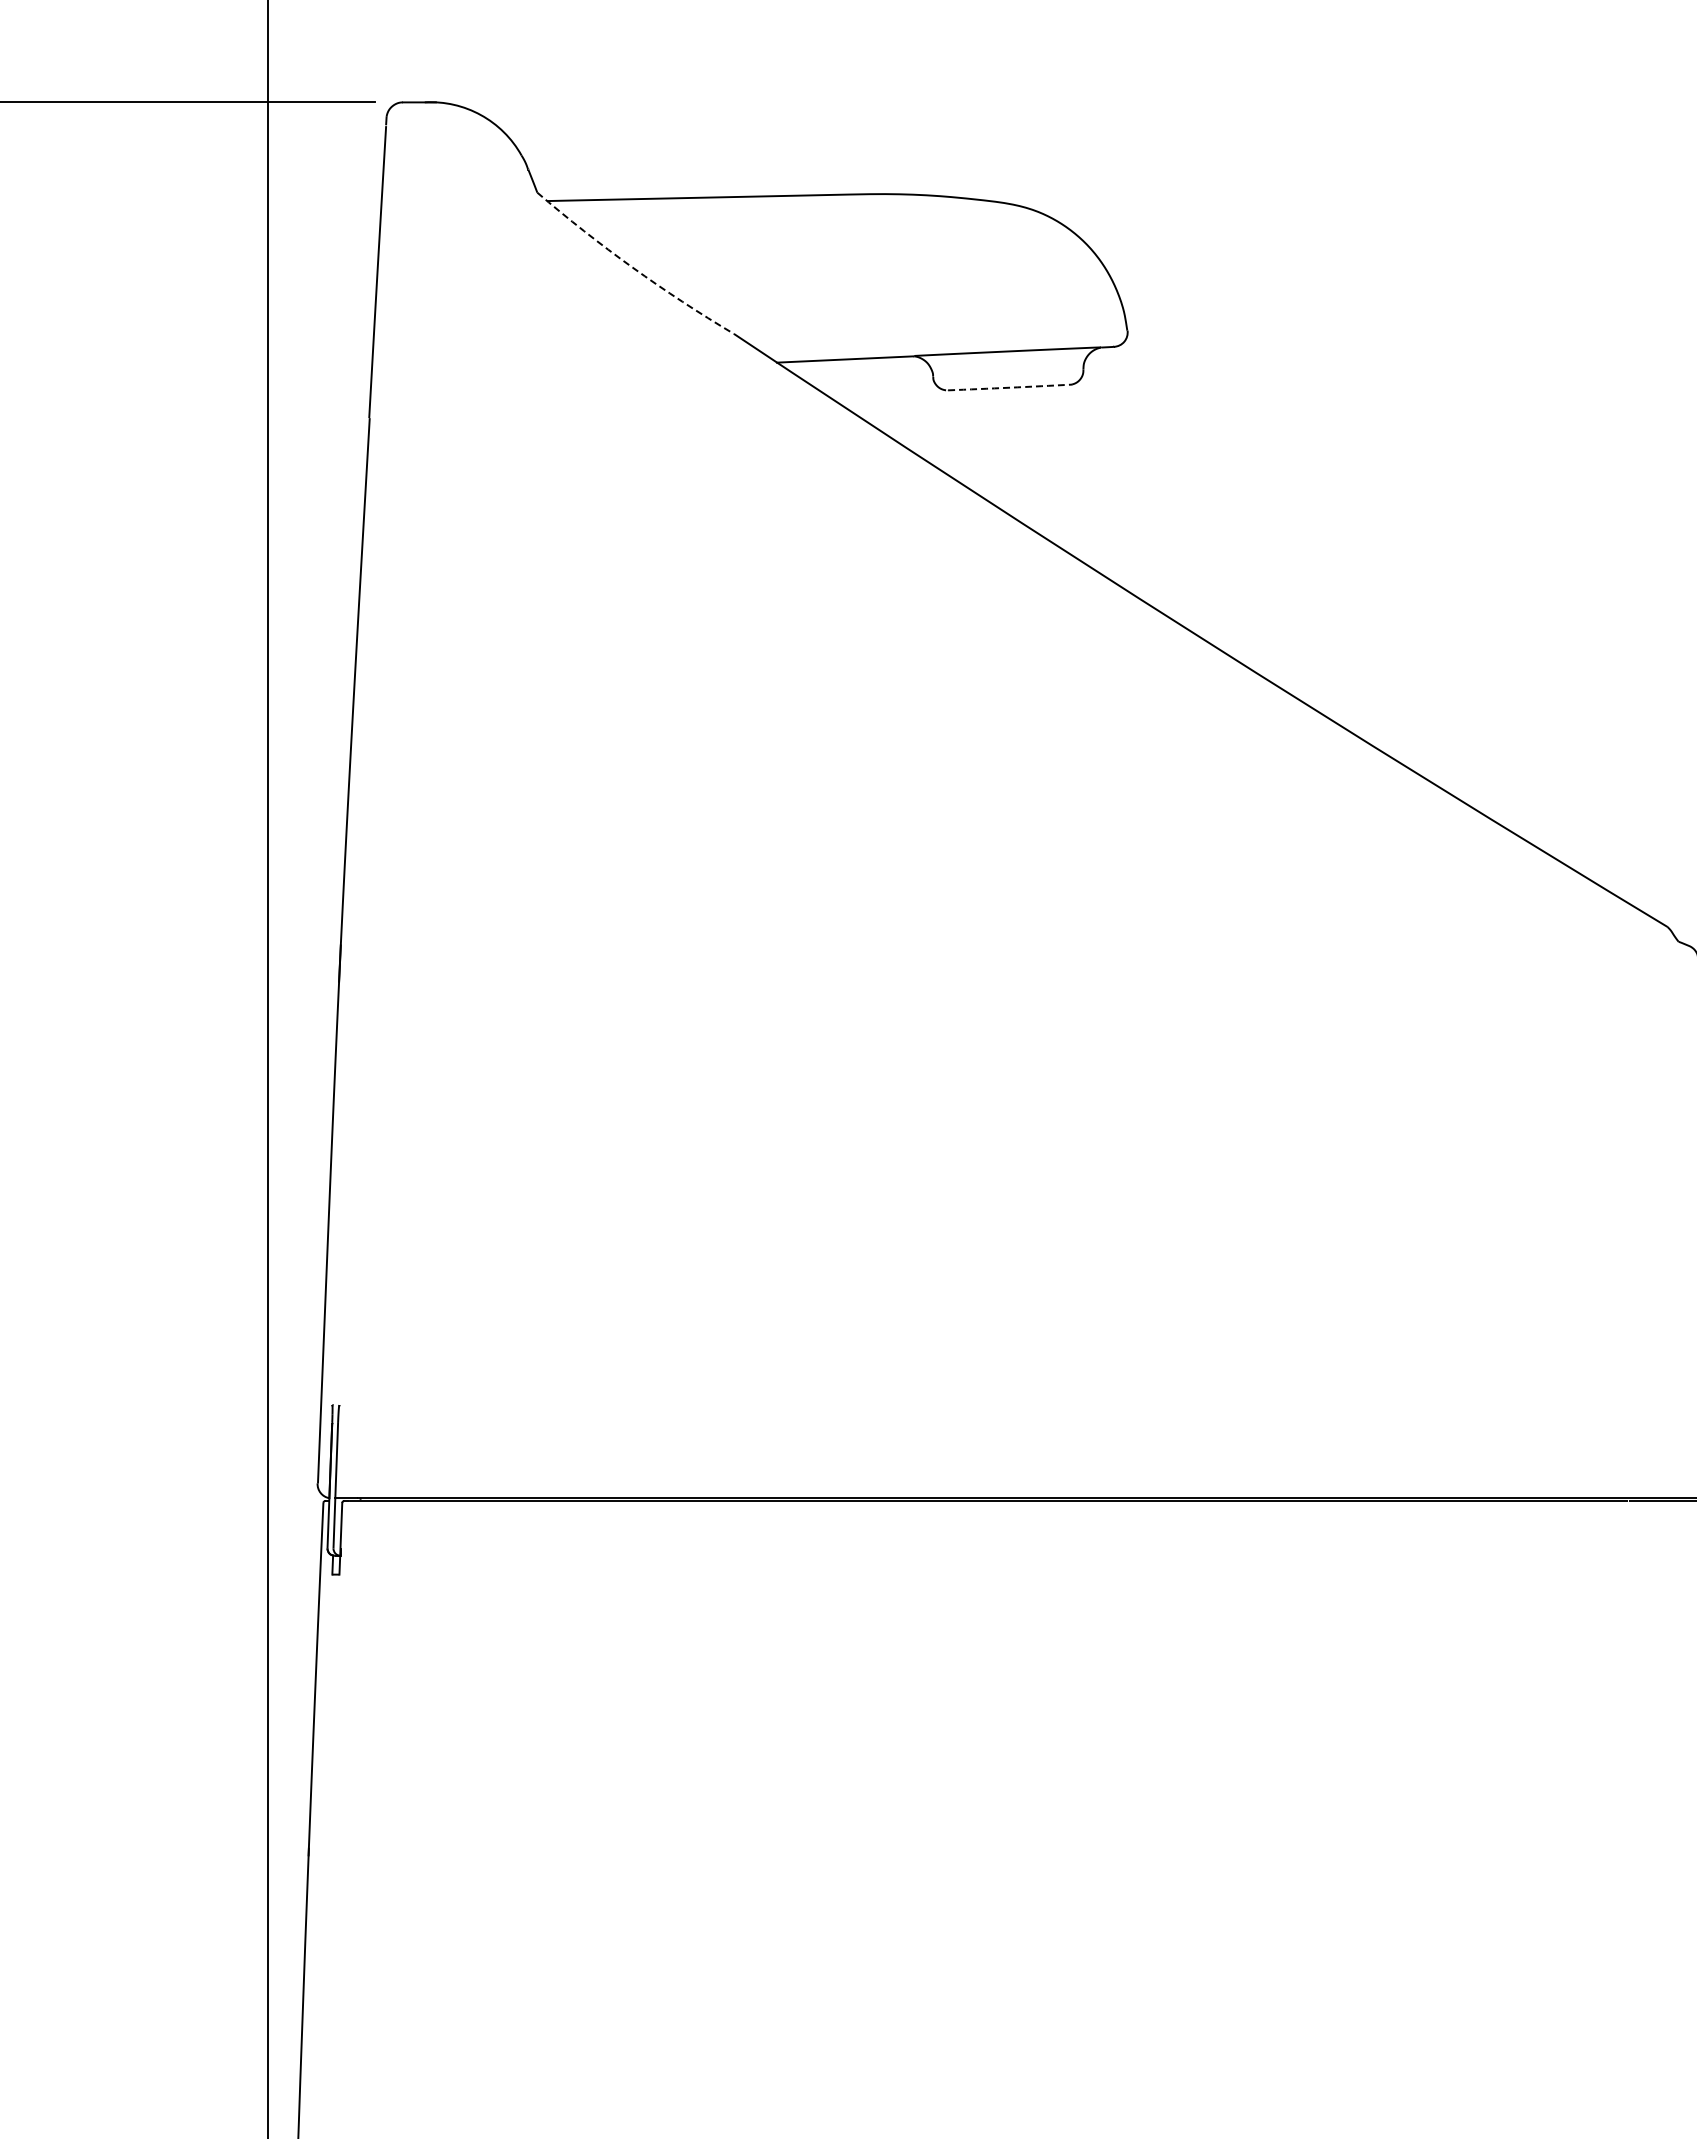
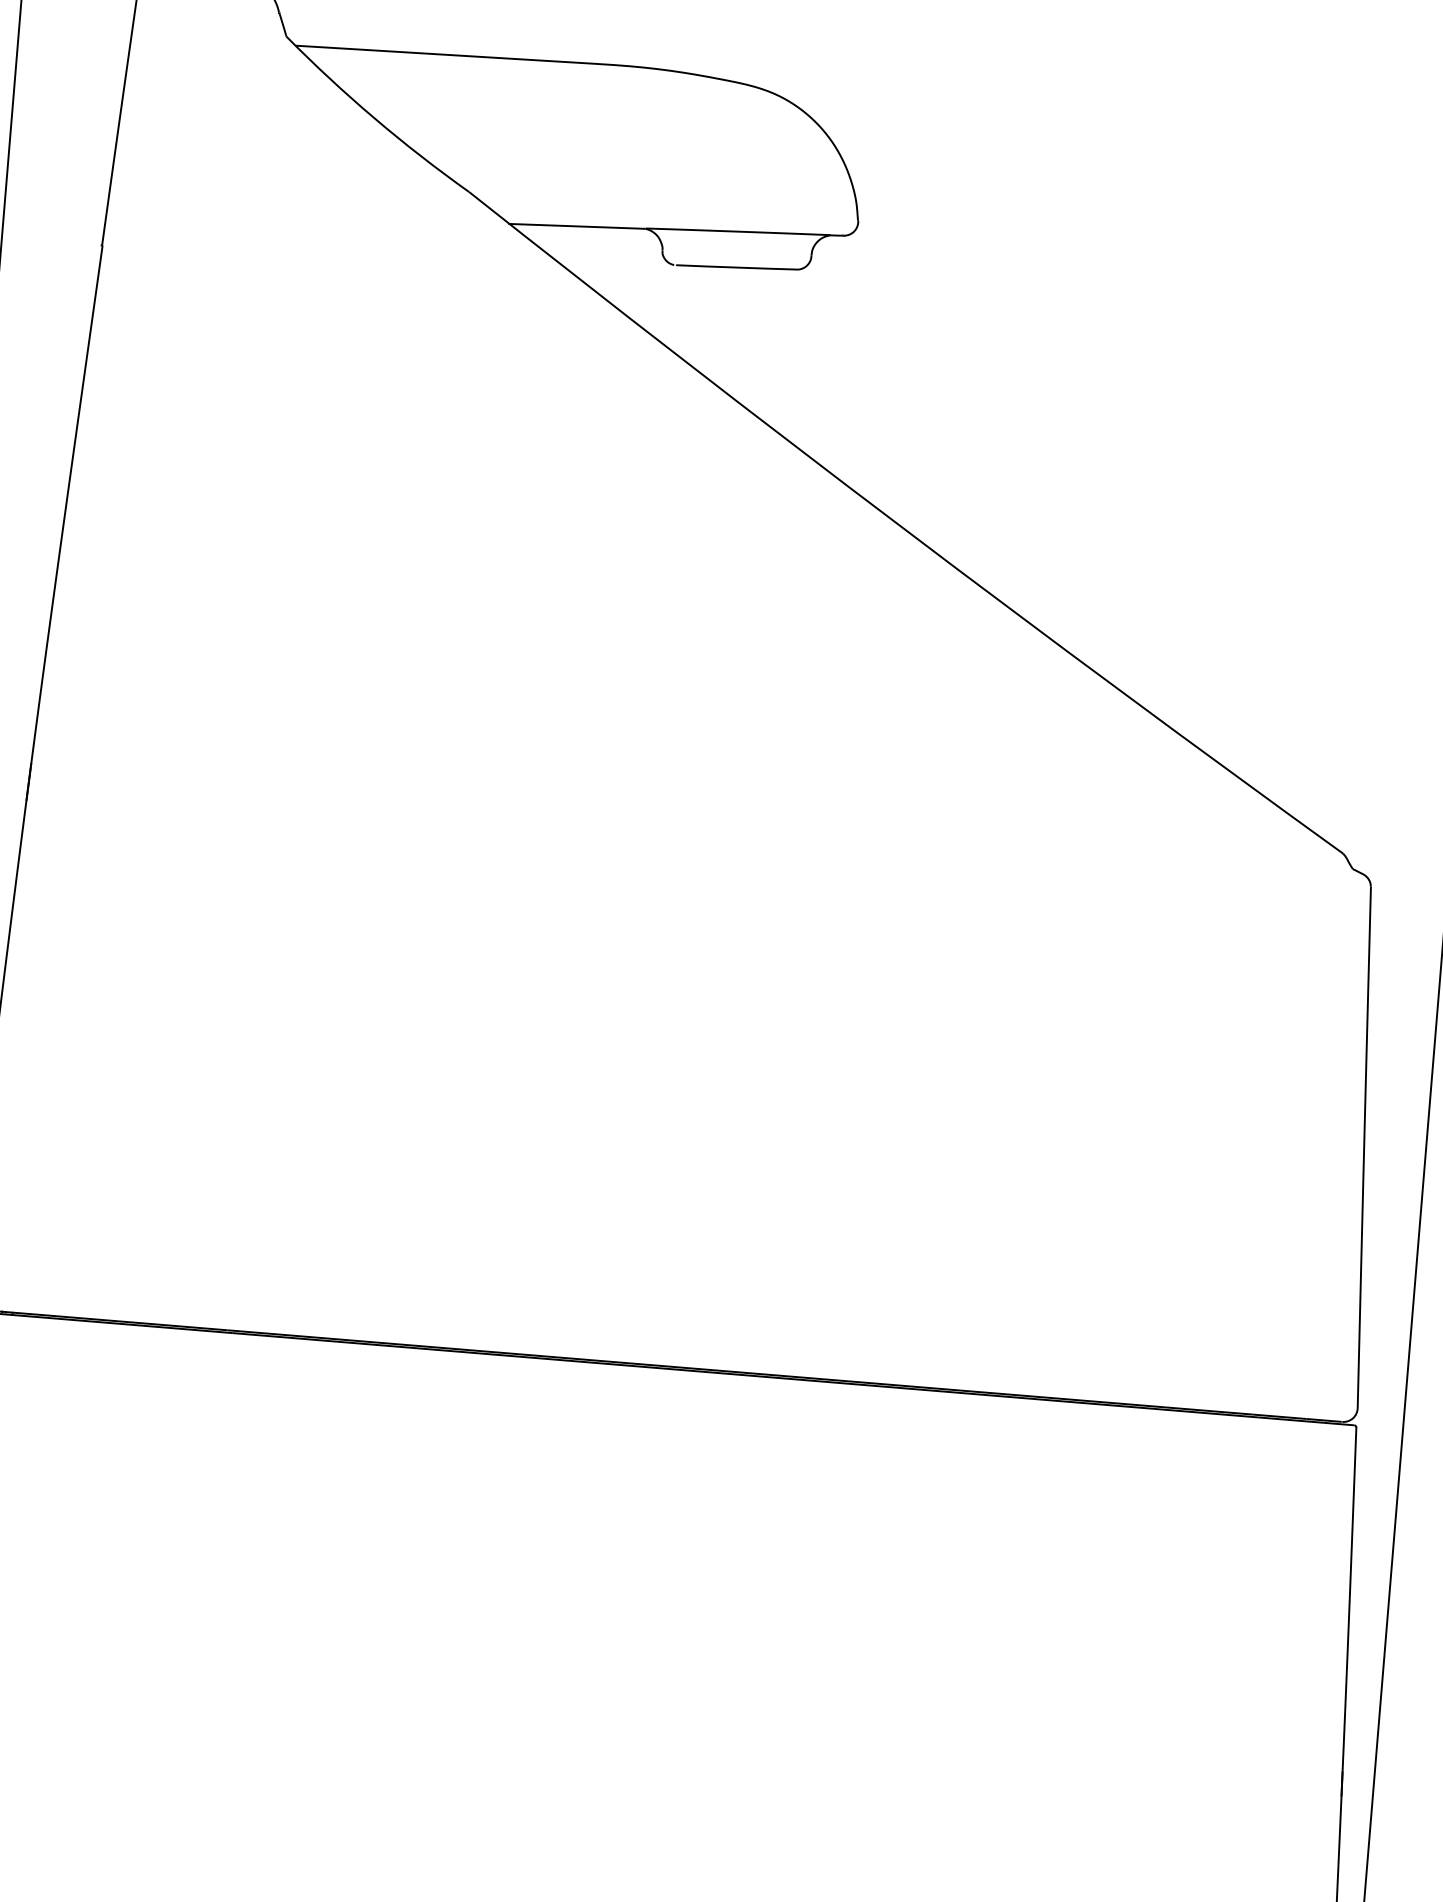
arc: (632, 267) -> (374, 118), dashed -> solid
arc: (1010, 387) -> (738, 267), dashed -> solid

